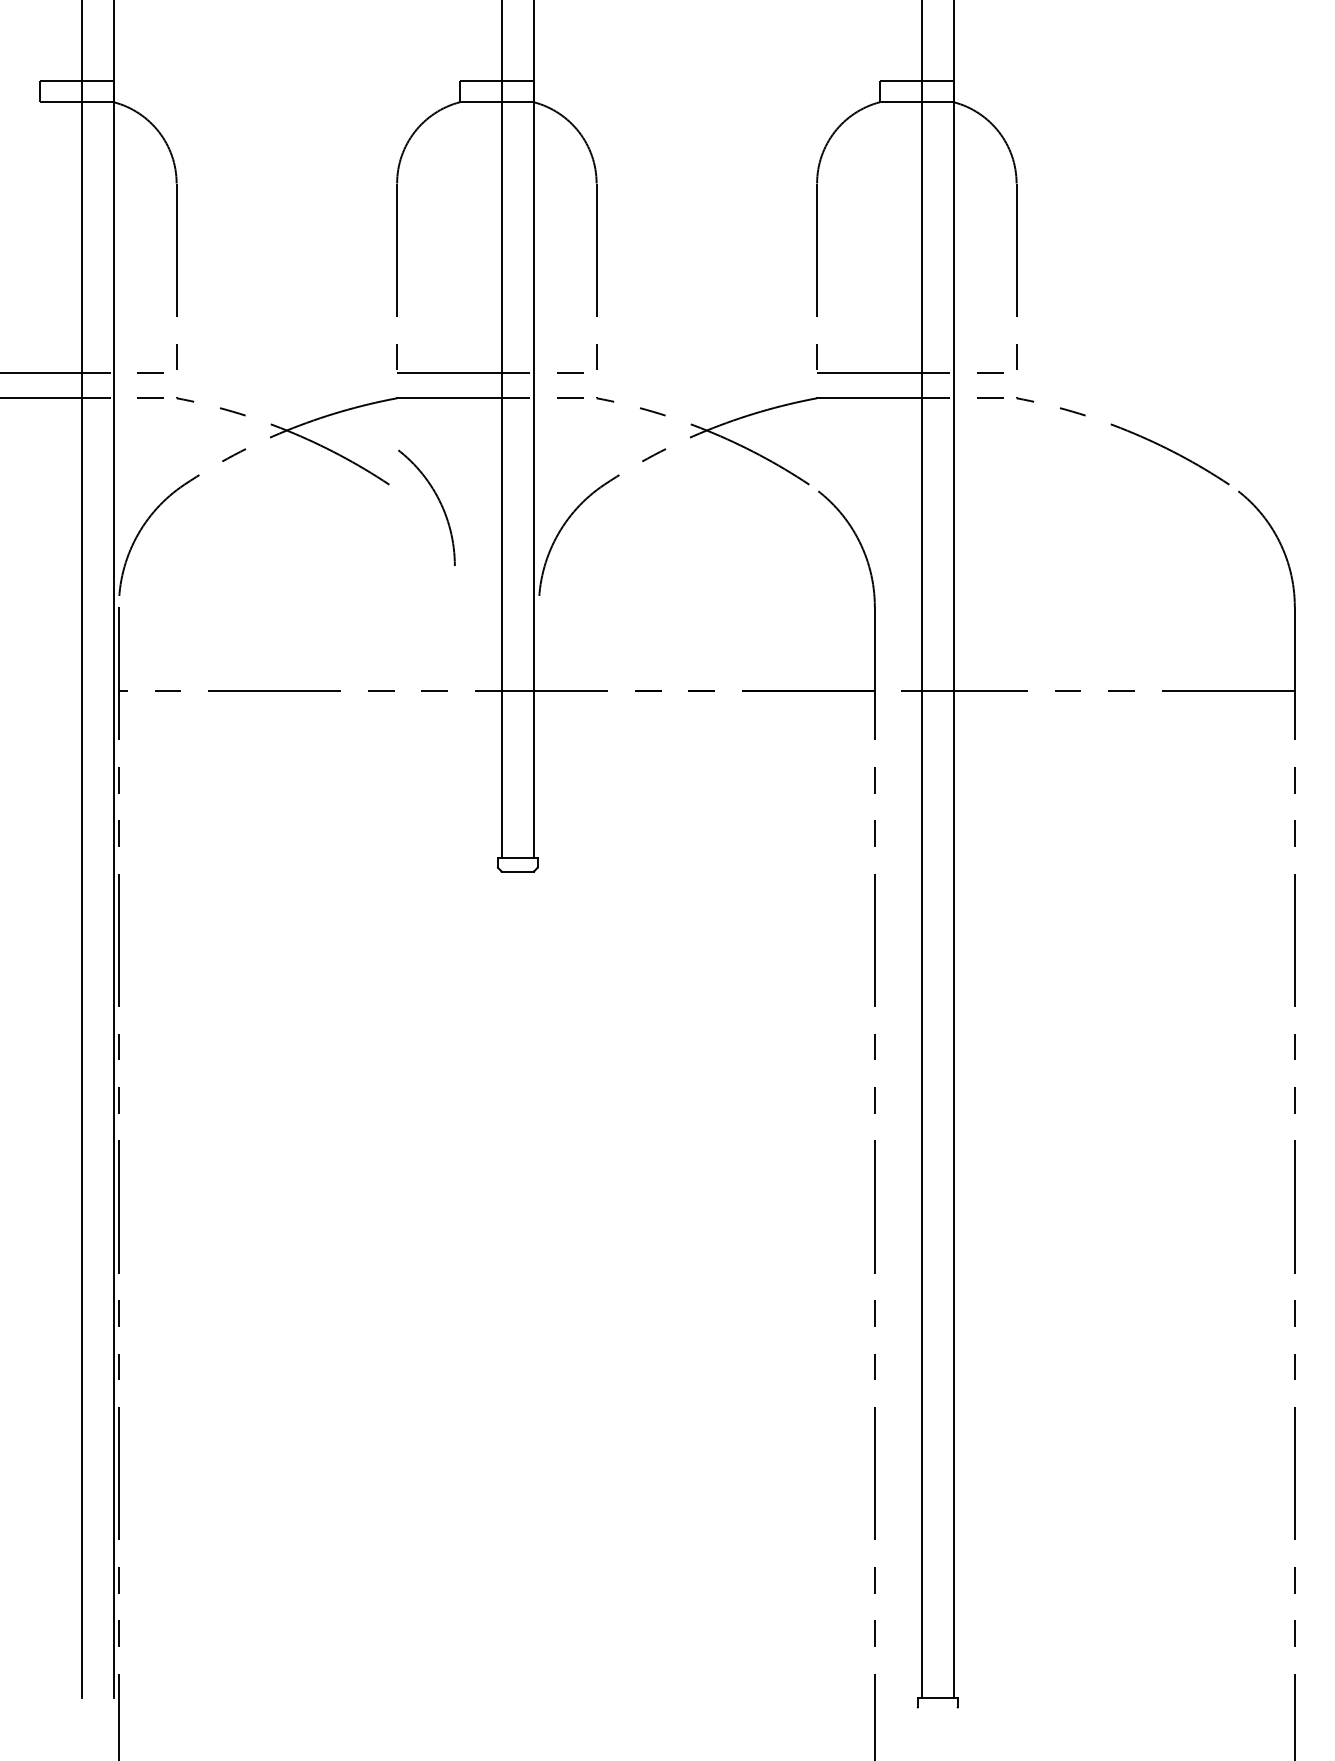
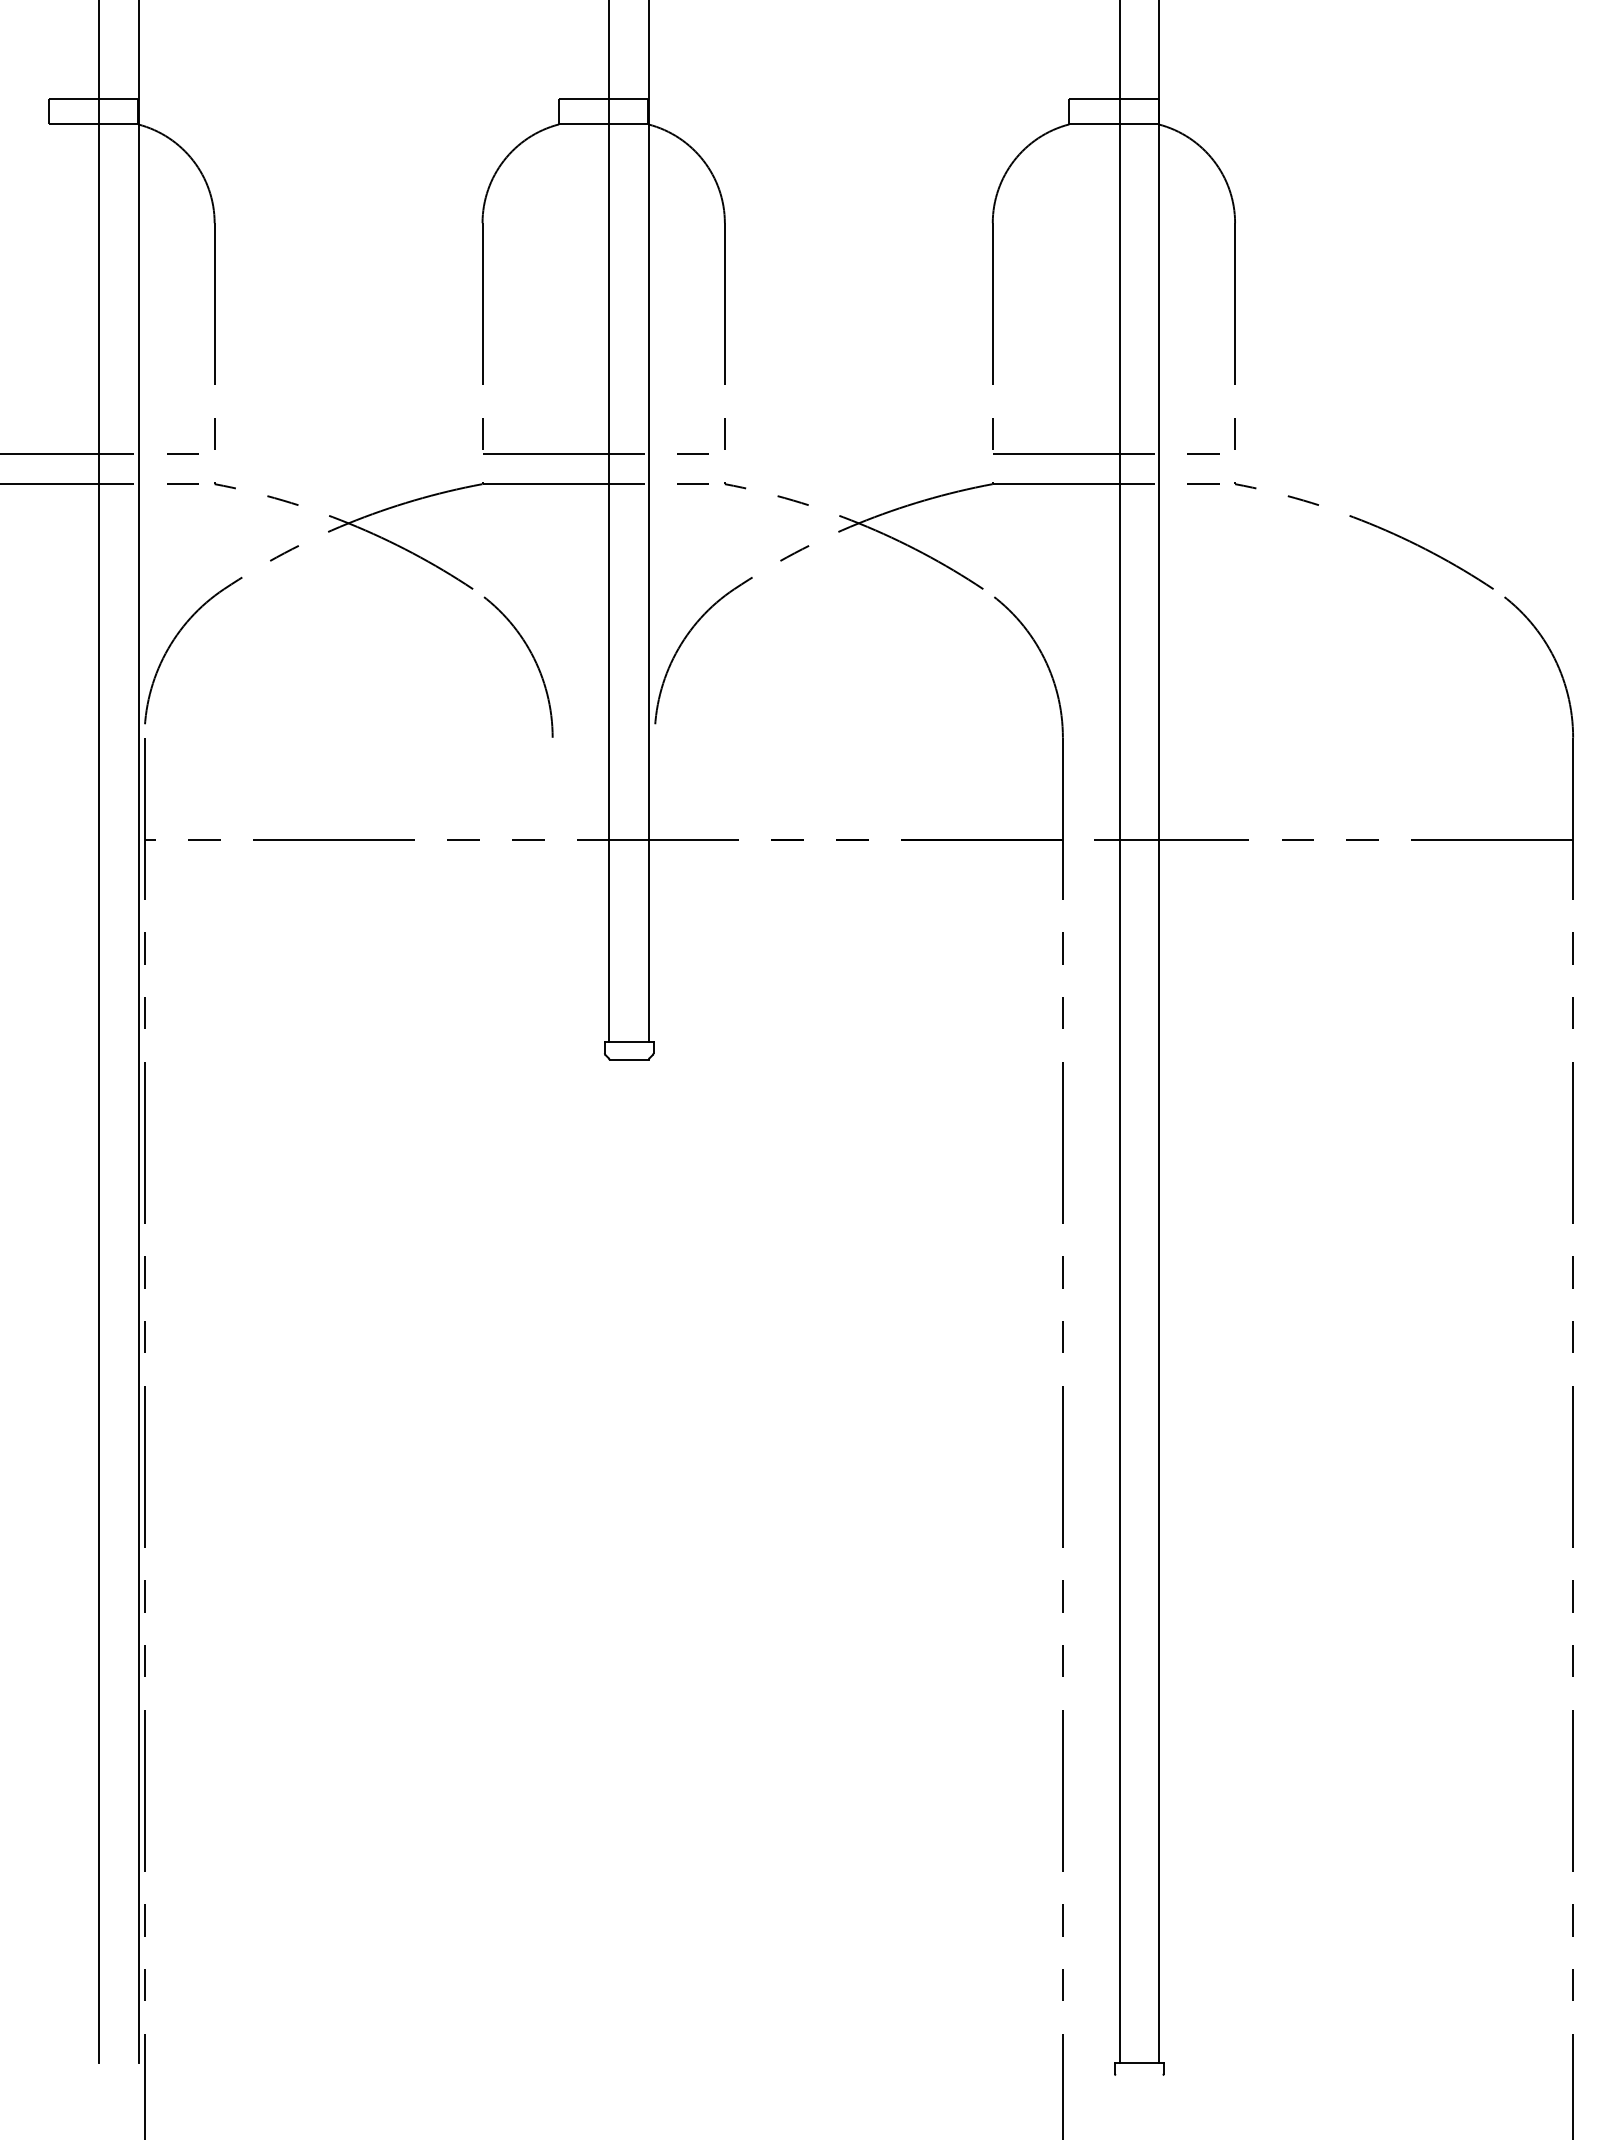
arc: (438, 501) -> (532, 659), moved

